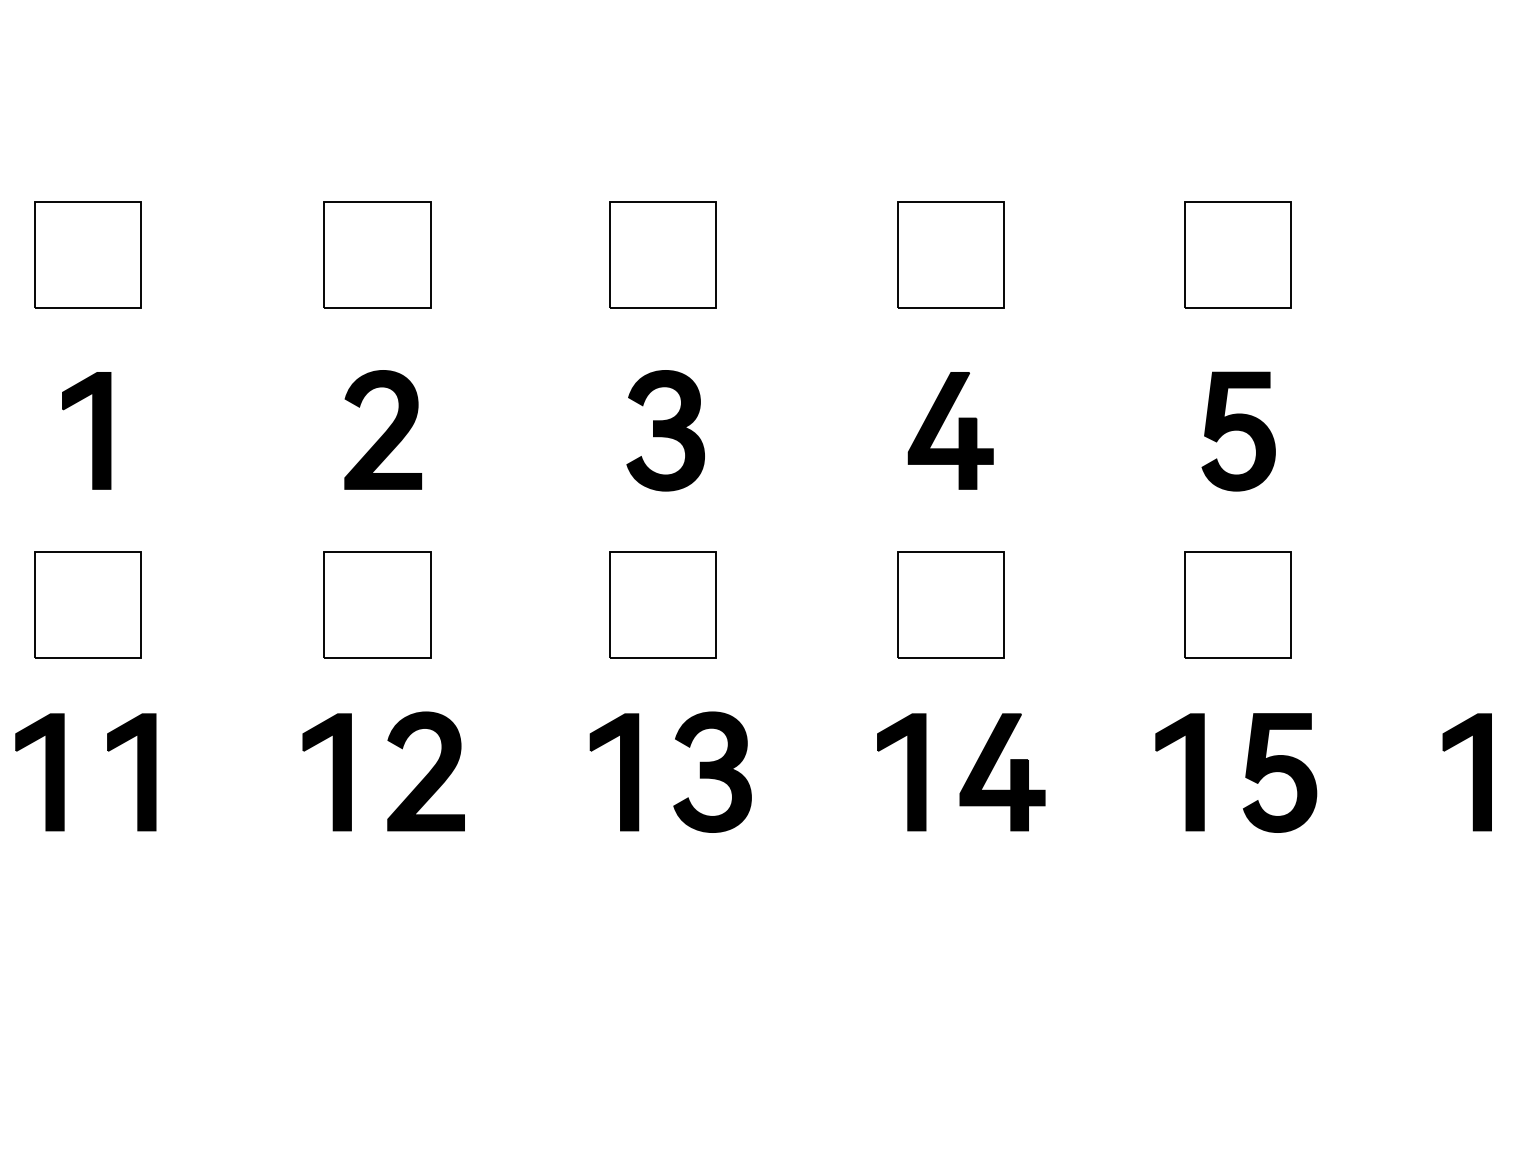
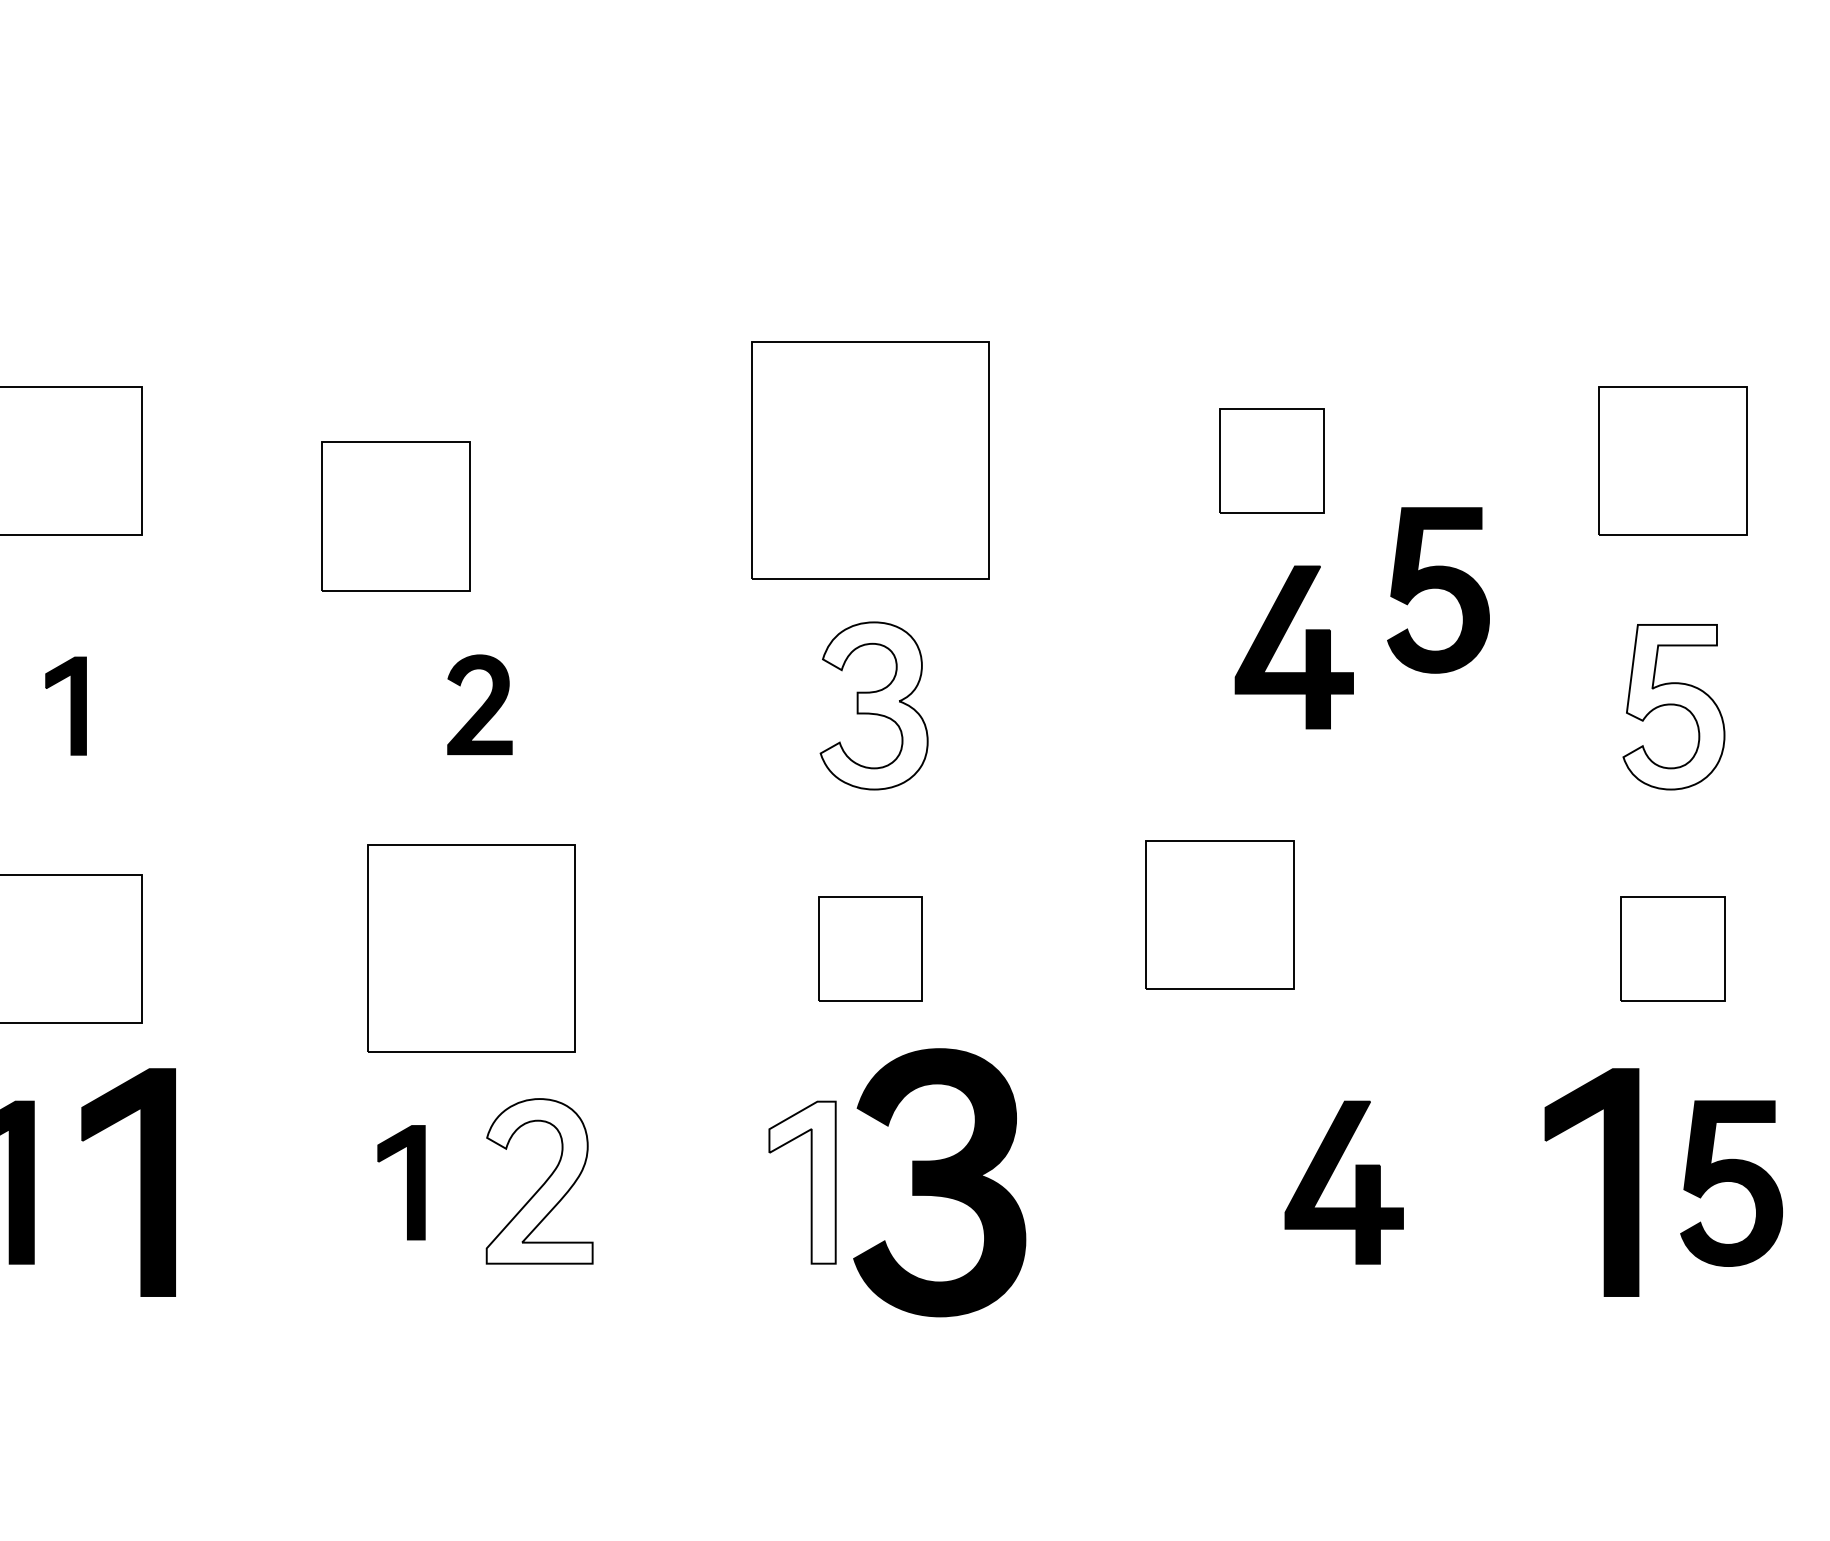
part: (377, 254) -> (396, 515), moved
part: (662, 254) -> (869, 459), size x1.6
part: (950, 254) -> (1271, 459), size x0.7
part: (1070, 347) -> (1439, 589), added
part: (383, 429) -> (480, 704), size x0.6
part: (86, 430) -> (65, 705), size x0.6
fill: (665, 430) -> (873, 705), removed
part: (958, 430) -> (1305, 646), moved
fill: (1238, 431) -> (1673, 706), removed
part: (377, 604) -> (471, 948), size x1.4
part: (662, 604) -> (869, 948), size x0.7
part: (950, 604) -> (1219, 914), moved
part: (1237, 604) -> (1672, 948), size x0.7
fill: (426, 771) -> (540, 1181), removed
part: (712, 771) -> (939, 1181), size x1.6
part: (131, 772) -> (128, 1182), size x1.4
part: (326, 772) -> (400, 1182), size x0.7
fill: (614, 772) -> (802, 1182), removed
part: (901, 772) -> (1203, 1182), removed
part: (1179, 772) -> (1591, 1182), size x1.4

